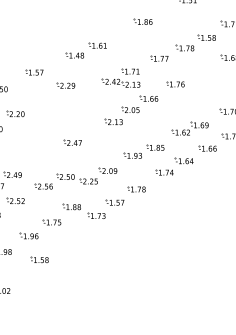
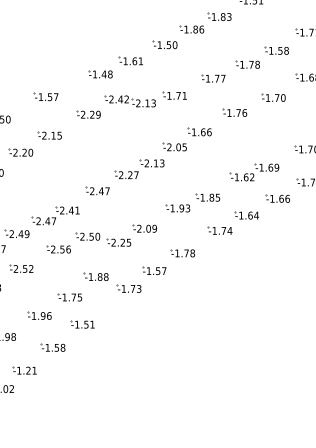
part: (164, 12) -> (219, 16), added
part: (122, 33) -> (164, 44), added
part: (204, 72) -> (273, 97), added
part: (120, 83) -> (129, 101), moved
part: (36, 101) -> (49, 135), added
part: (94, 130) -> (126, 174), added
part: (41, 161) -> (55, 215), added
part: (61, 242) -> (82, 324), added
part: (18, 277) -> (24, 370), added

